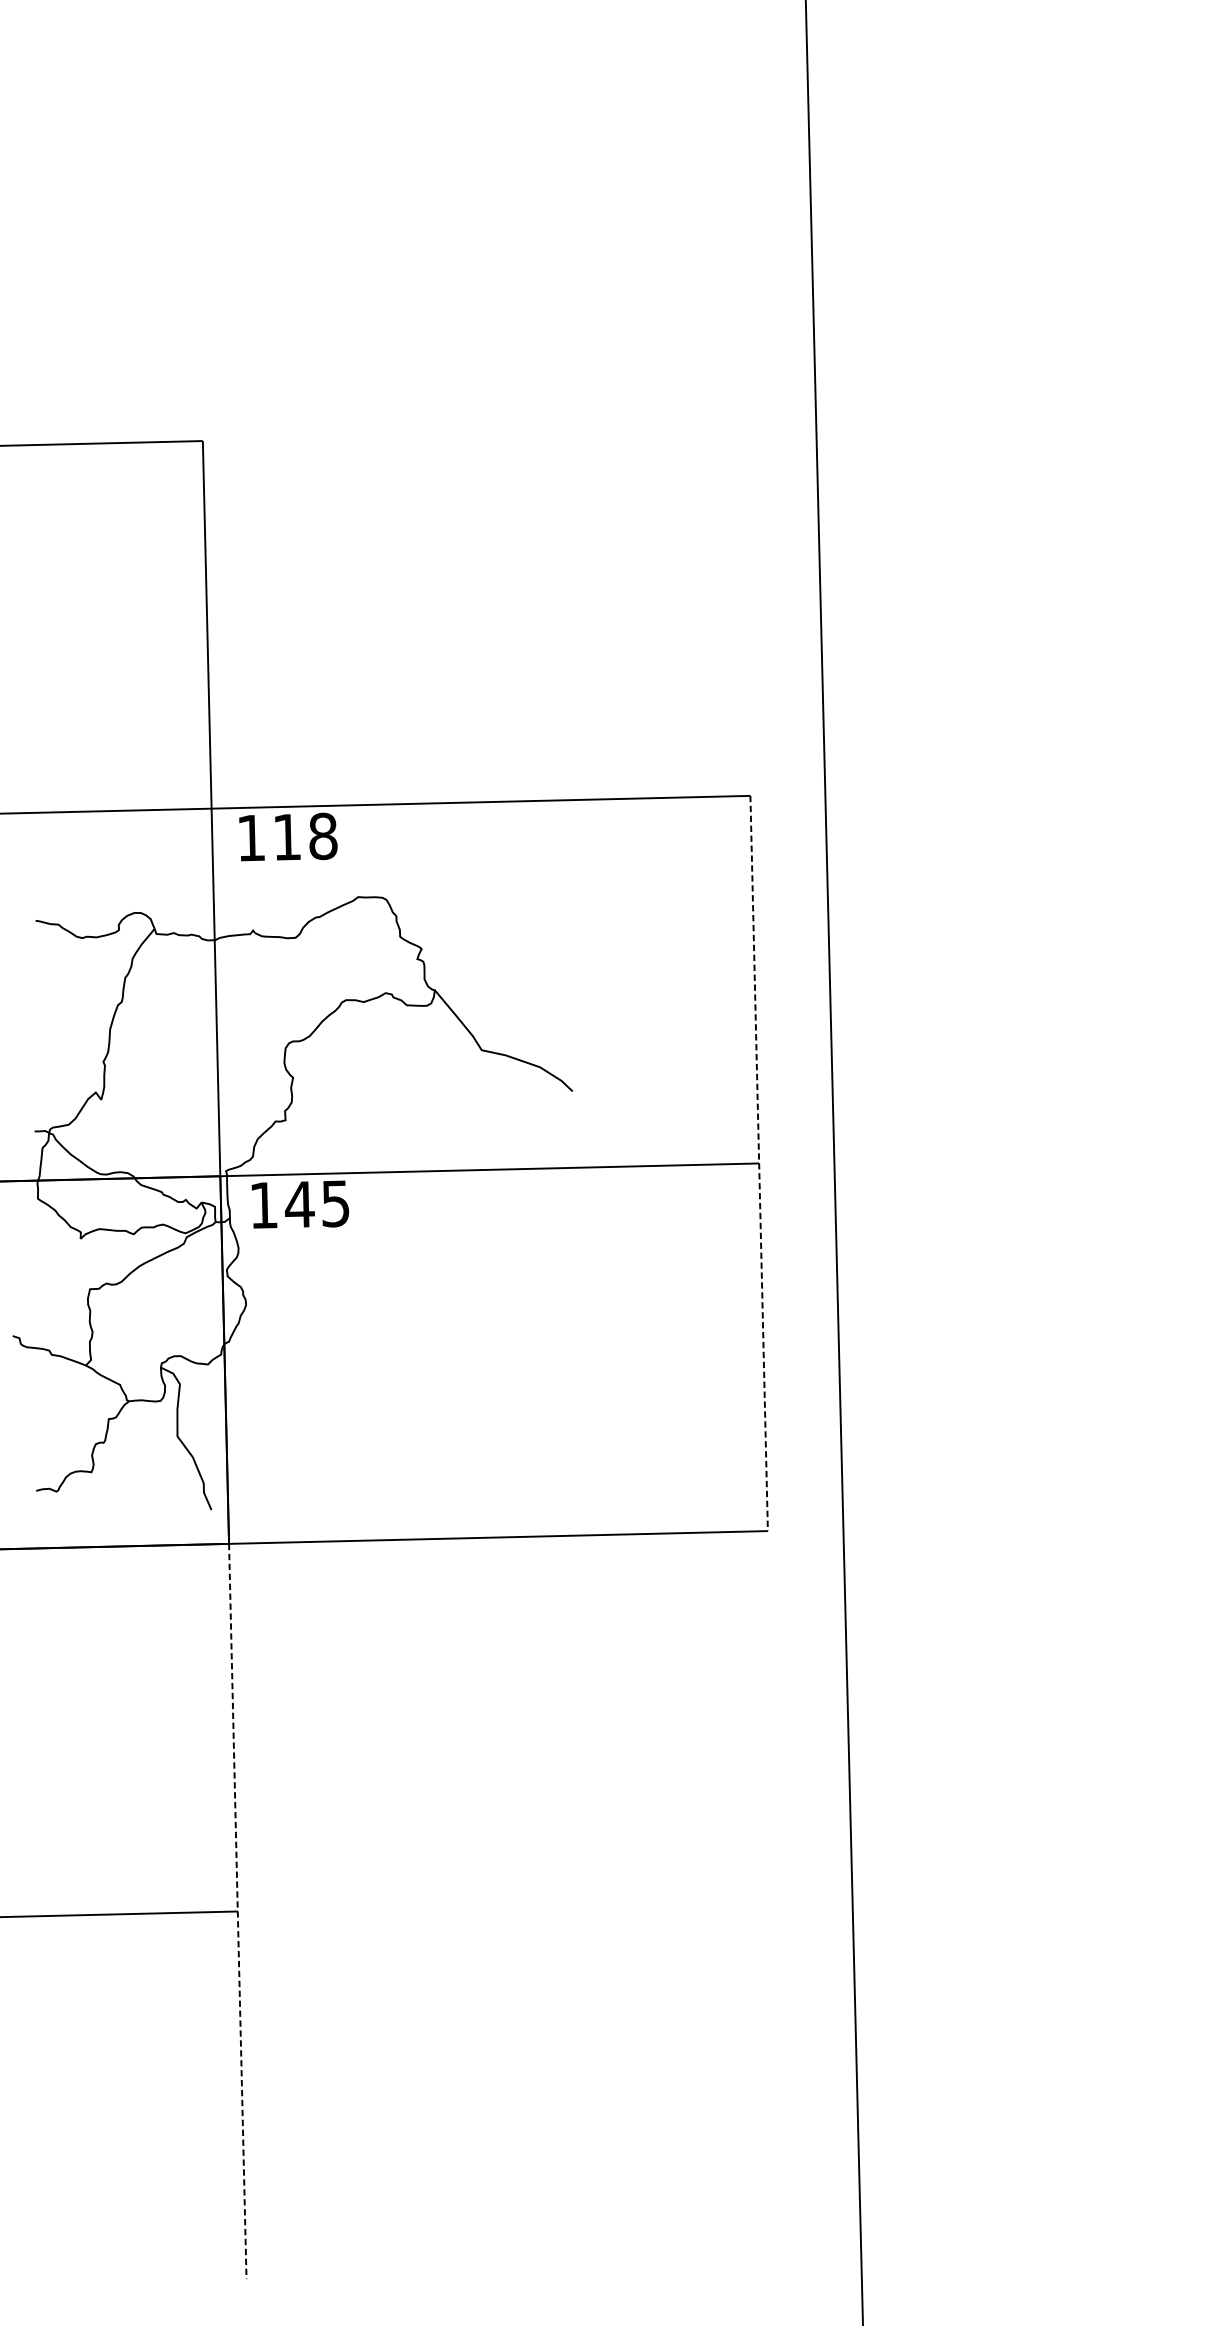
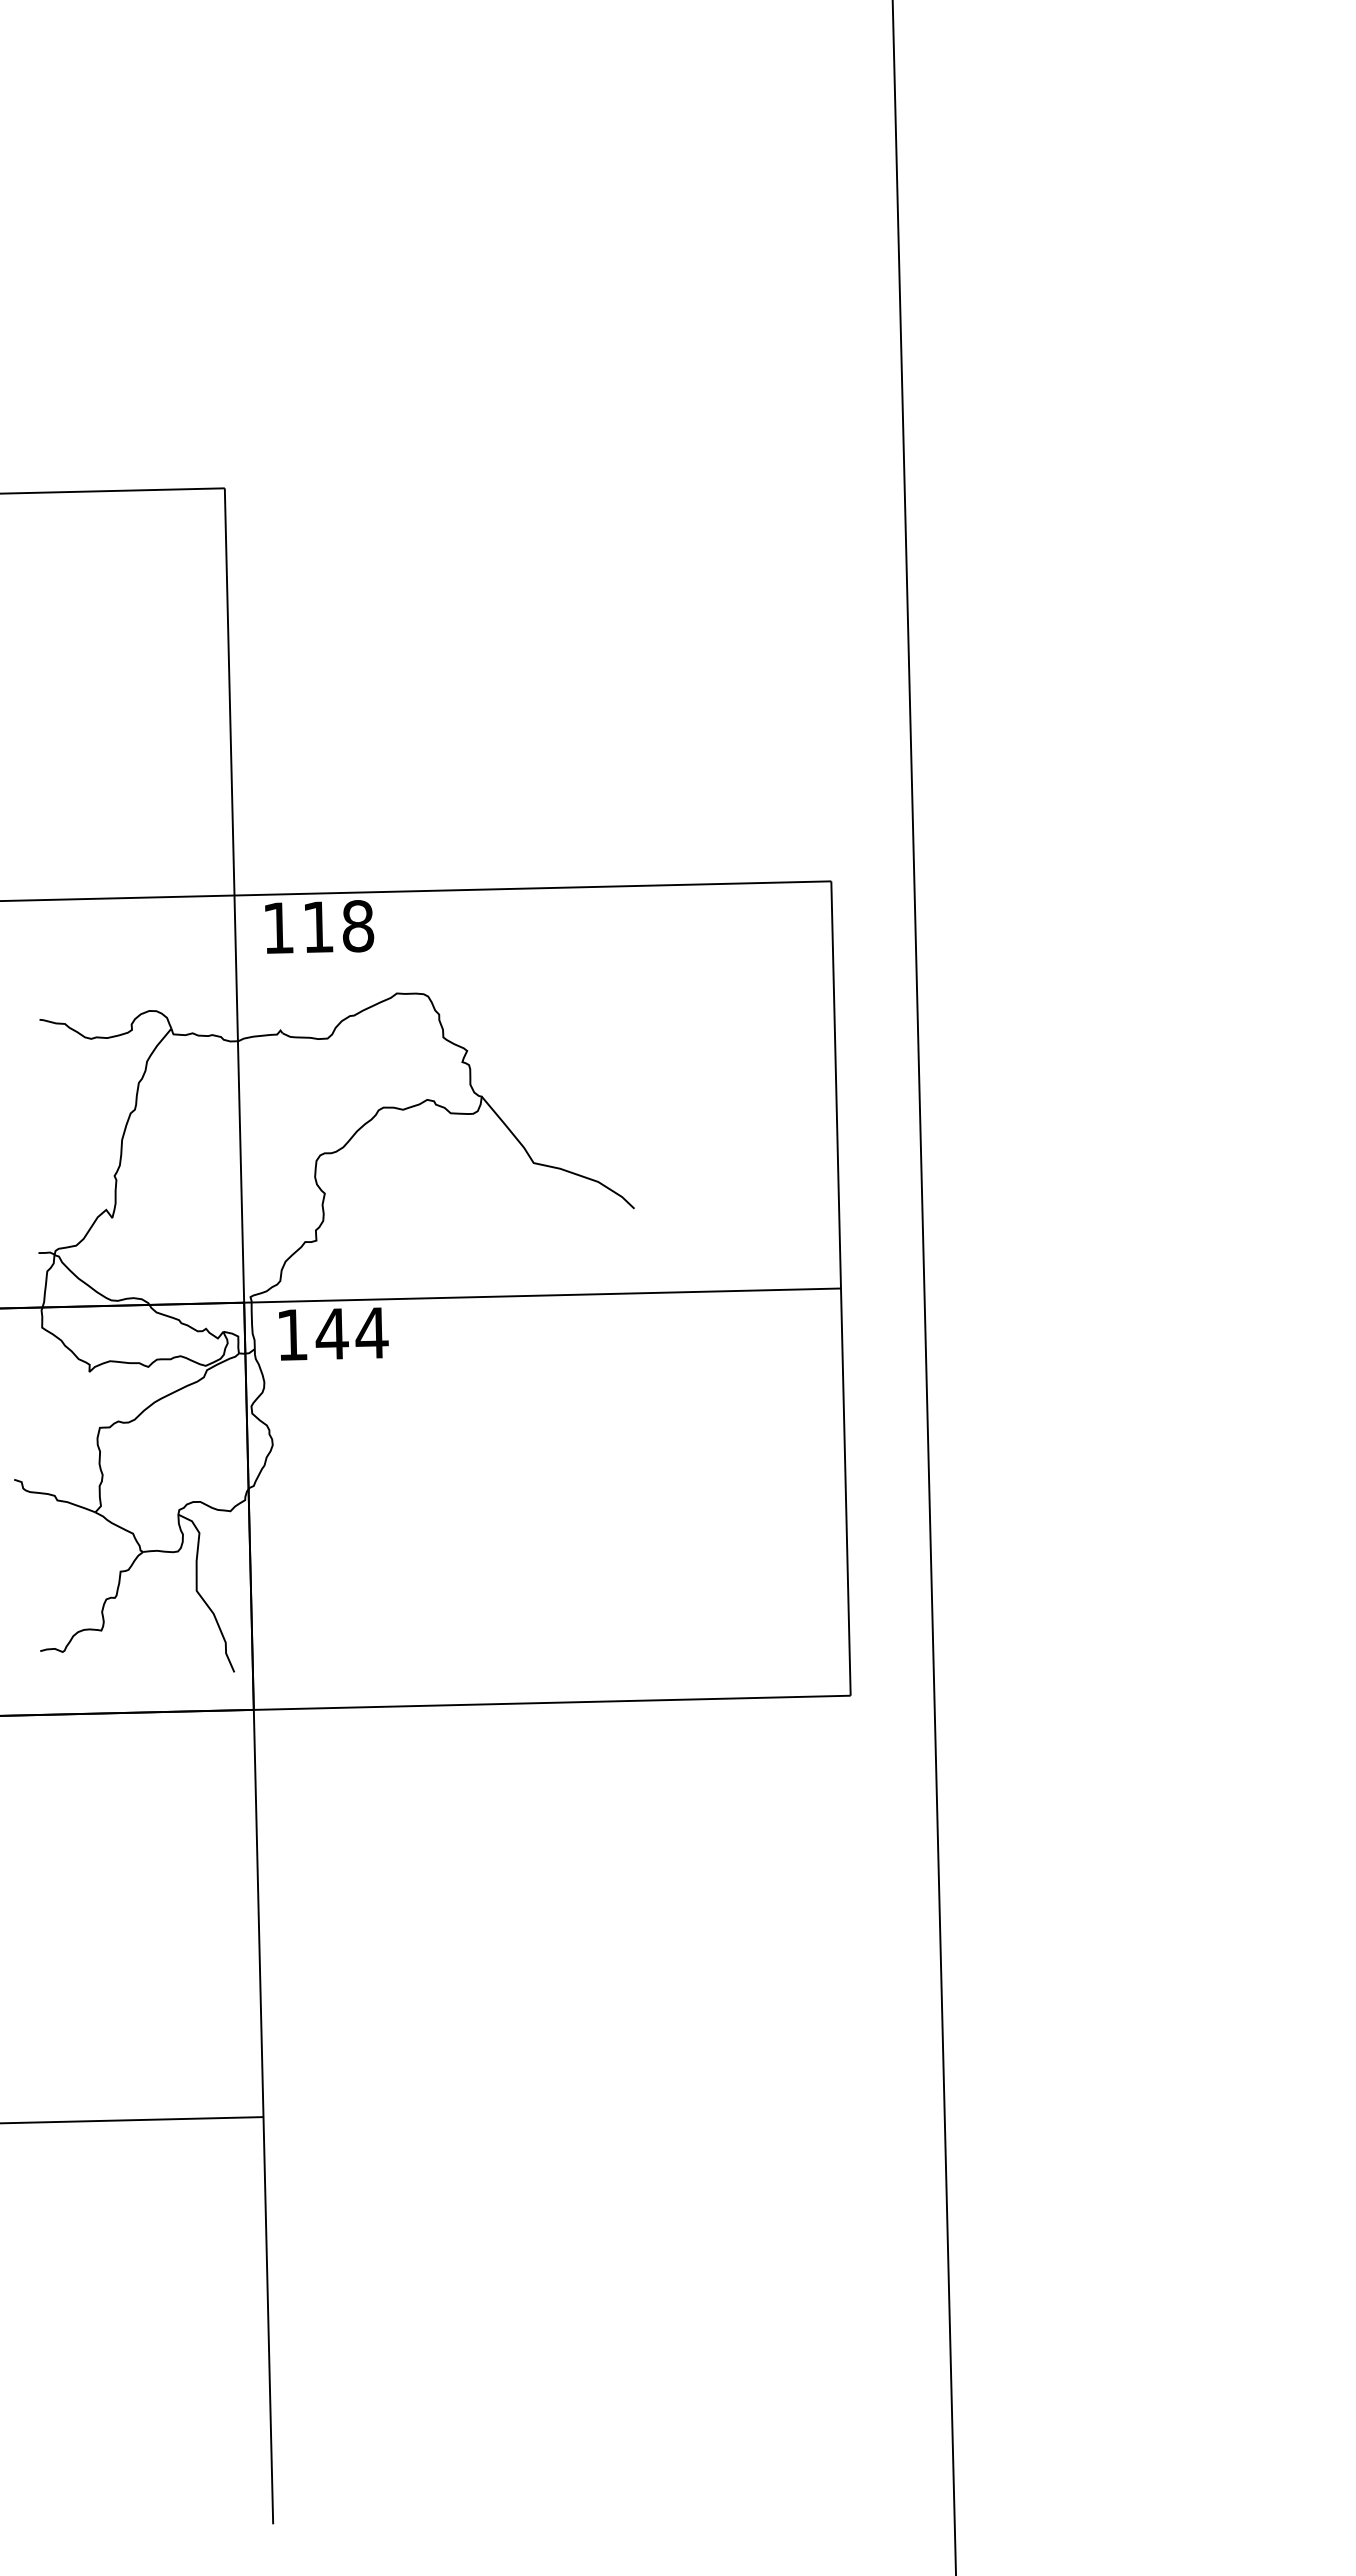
line: (759, 1164) -> (841, 1289), dashed -> solid
text: (335, 1204) -> (371, 1333), 145 -> 144
line: (237, 1911) -> (263, 2117), dashed -> solid

